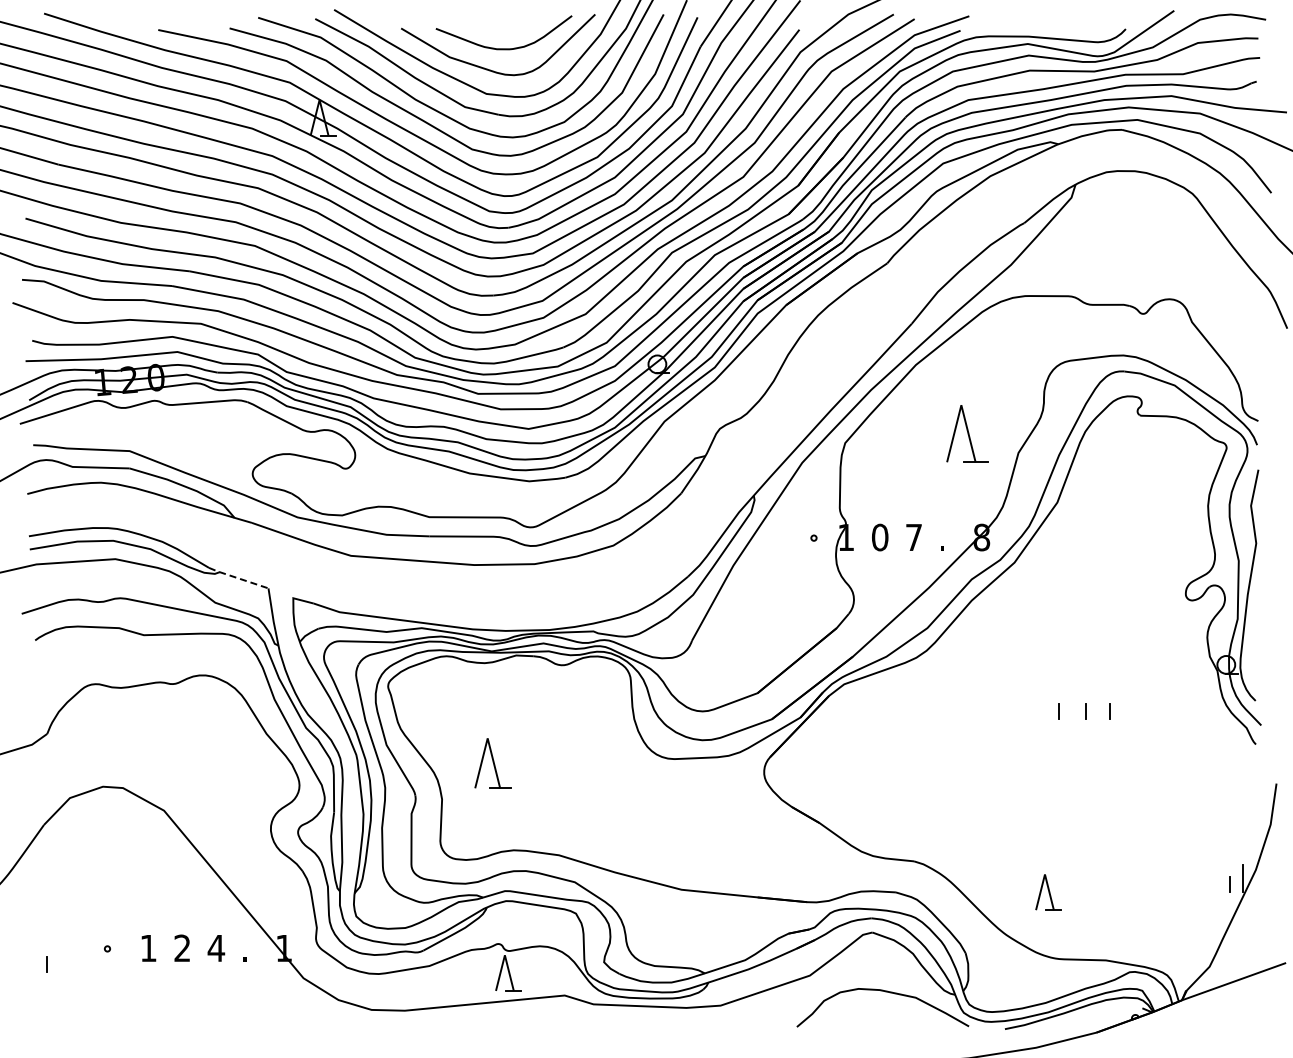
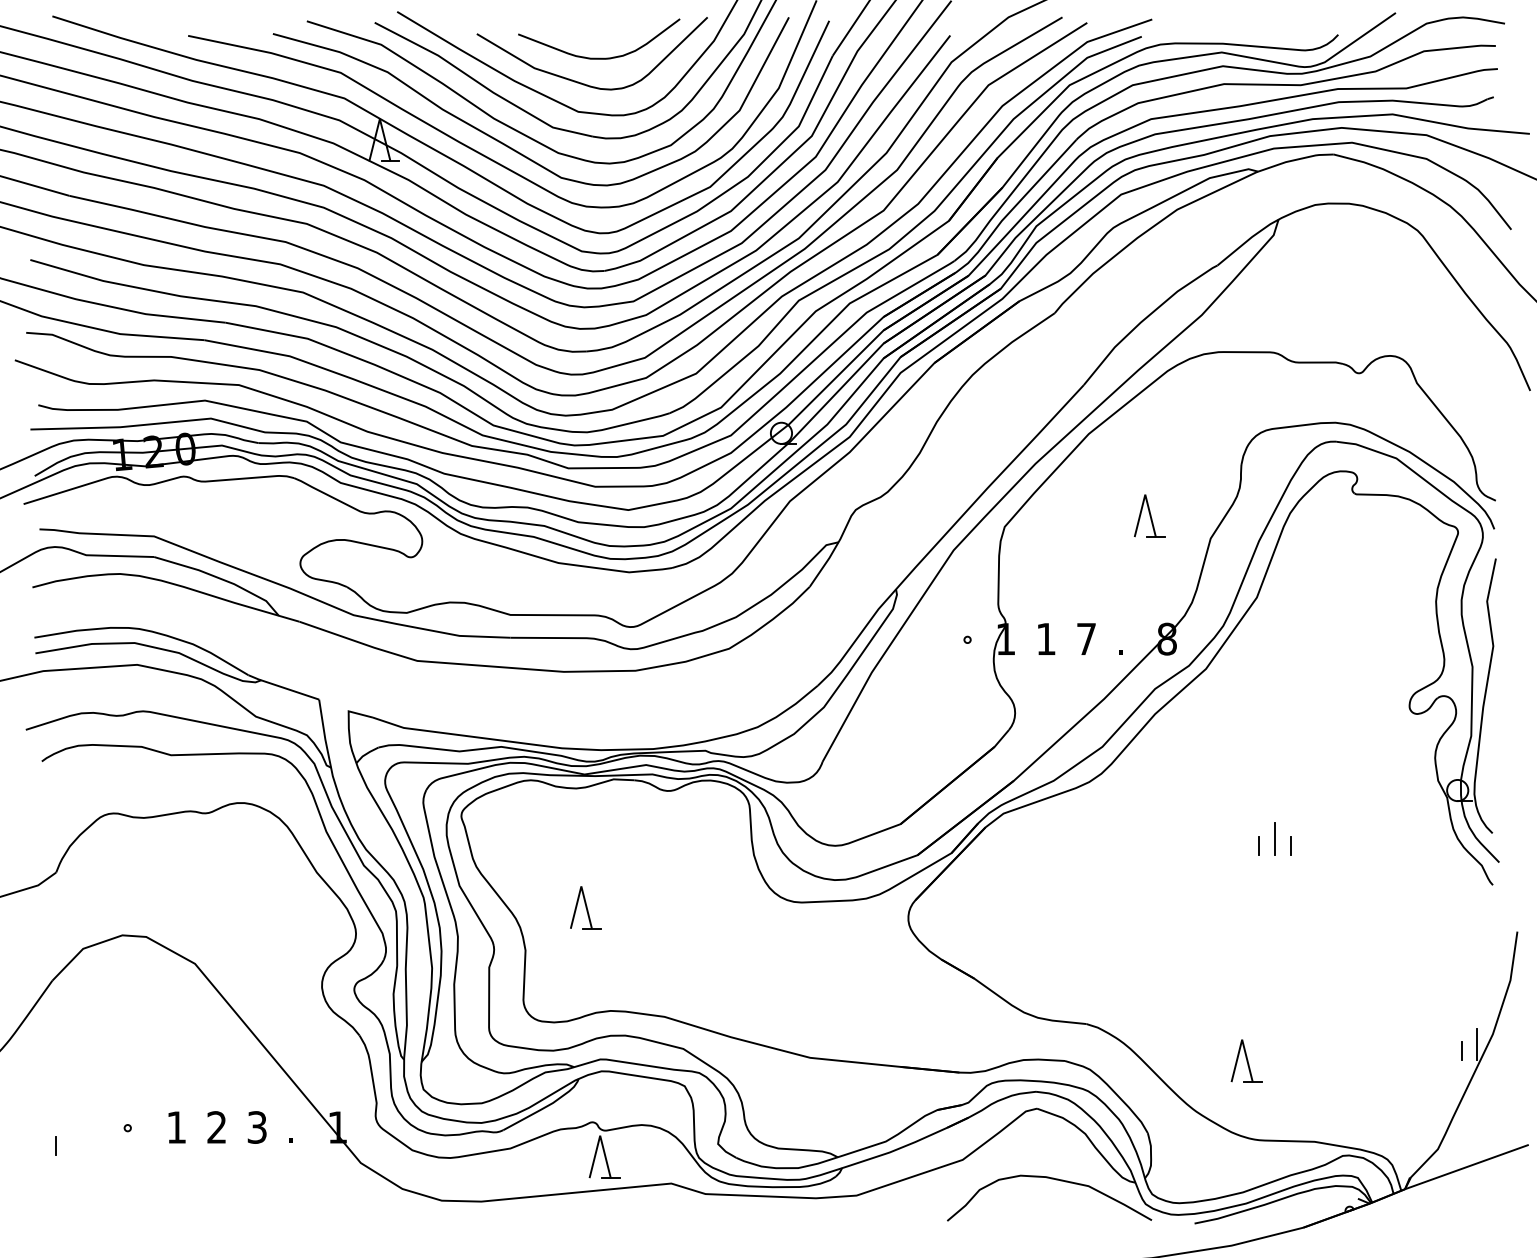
part: (966, 433) -> (1148, 515), size x0.62
text: (880, 537) -> (1046, 639), 0 -> 1
line: (238, 578) -> (283, 687), dashed -> solid
line: (1072, 704) -> (1274, 837), added
line: (1109, 711) -> (1318, 845), removed
part: (492, 763) -> (585, 907), size x0.71
text: (216, 948) -> (257, 1127), 4 -> 3

